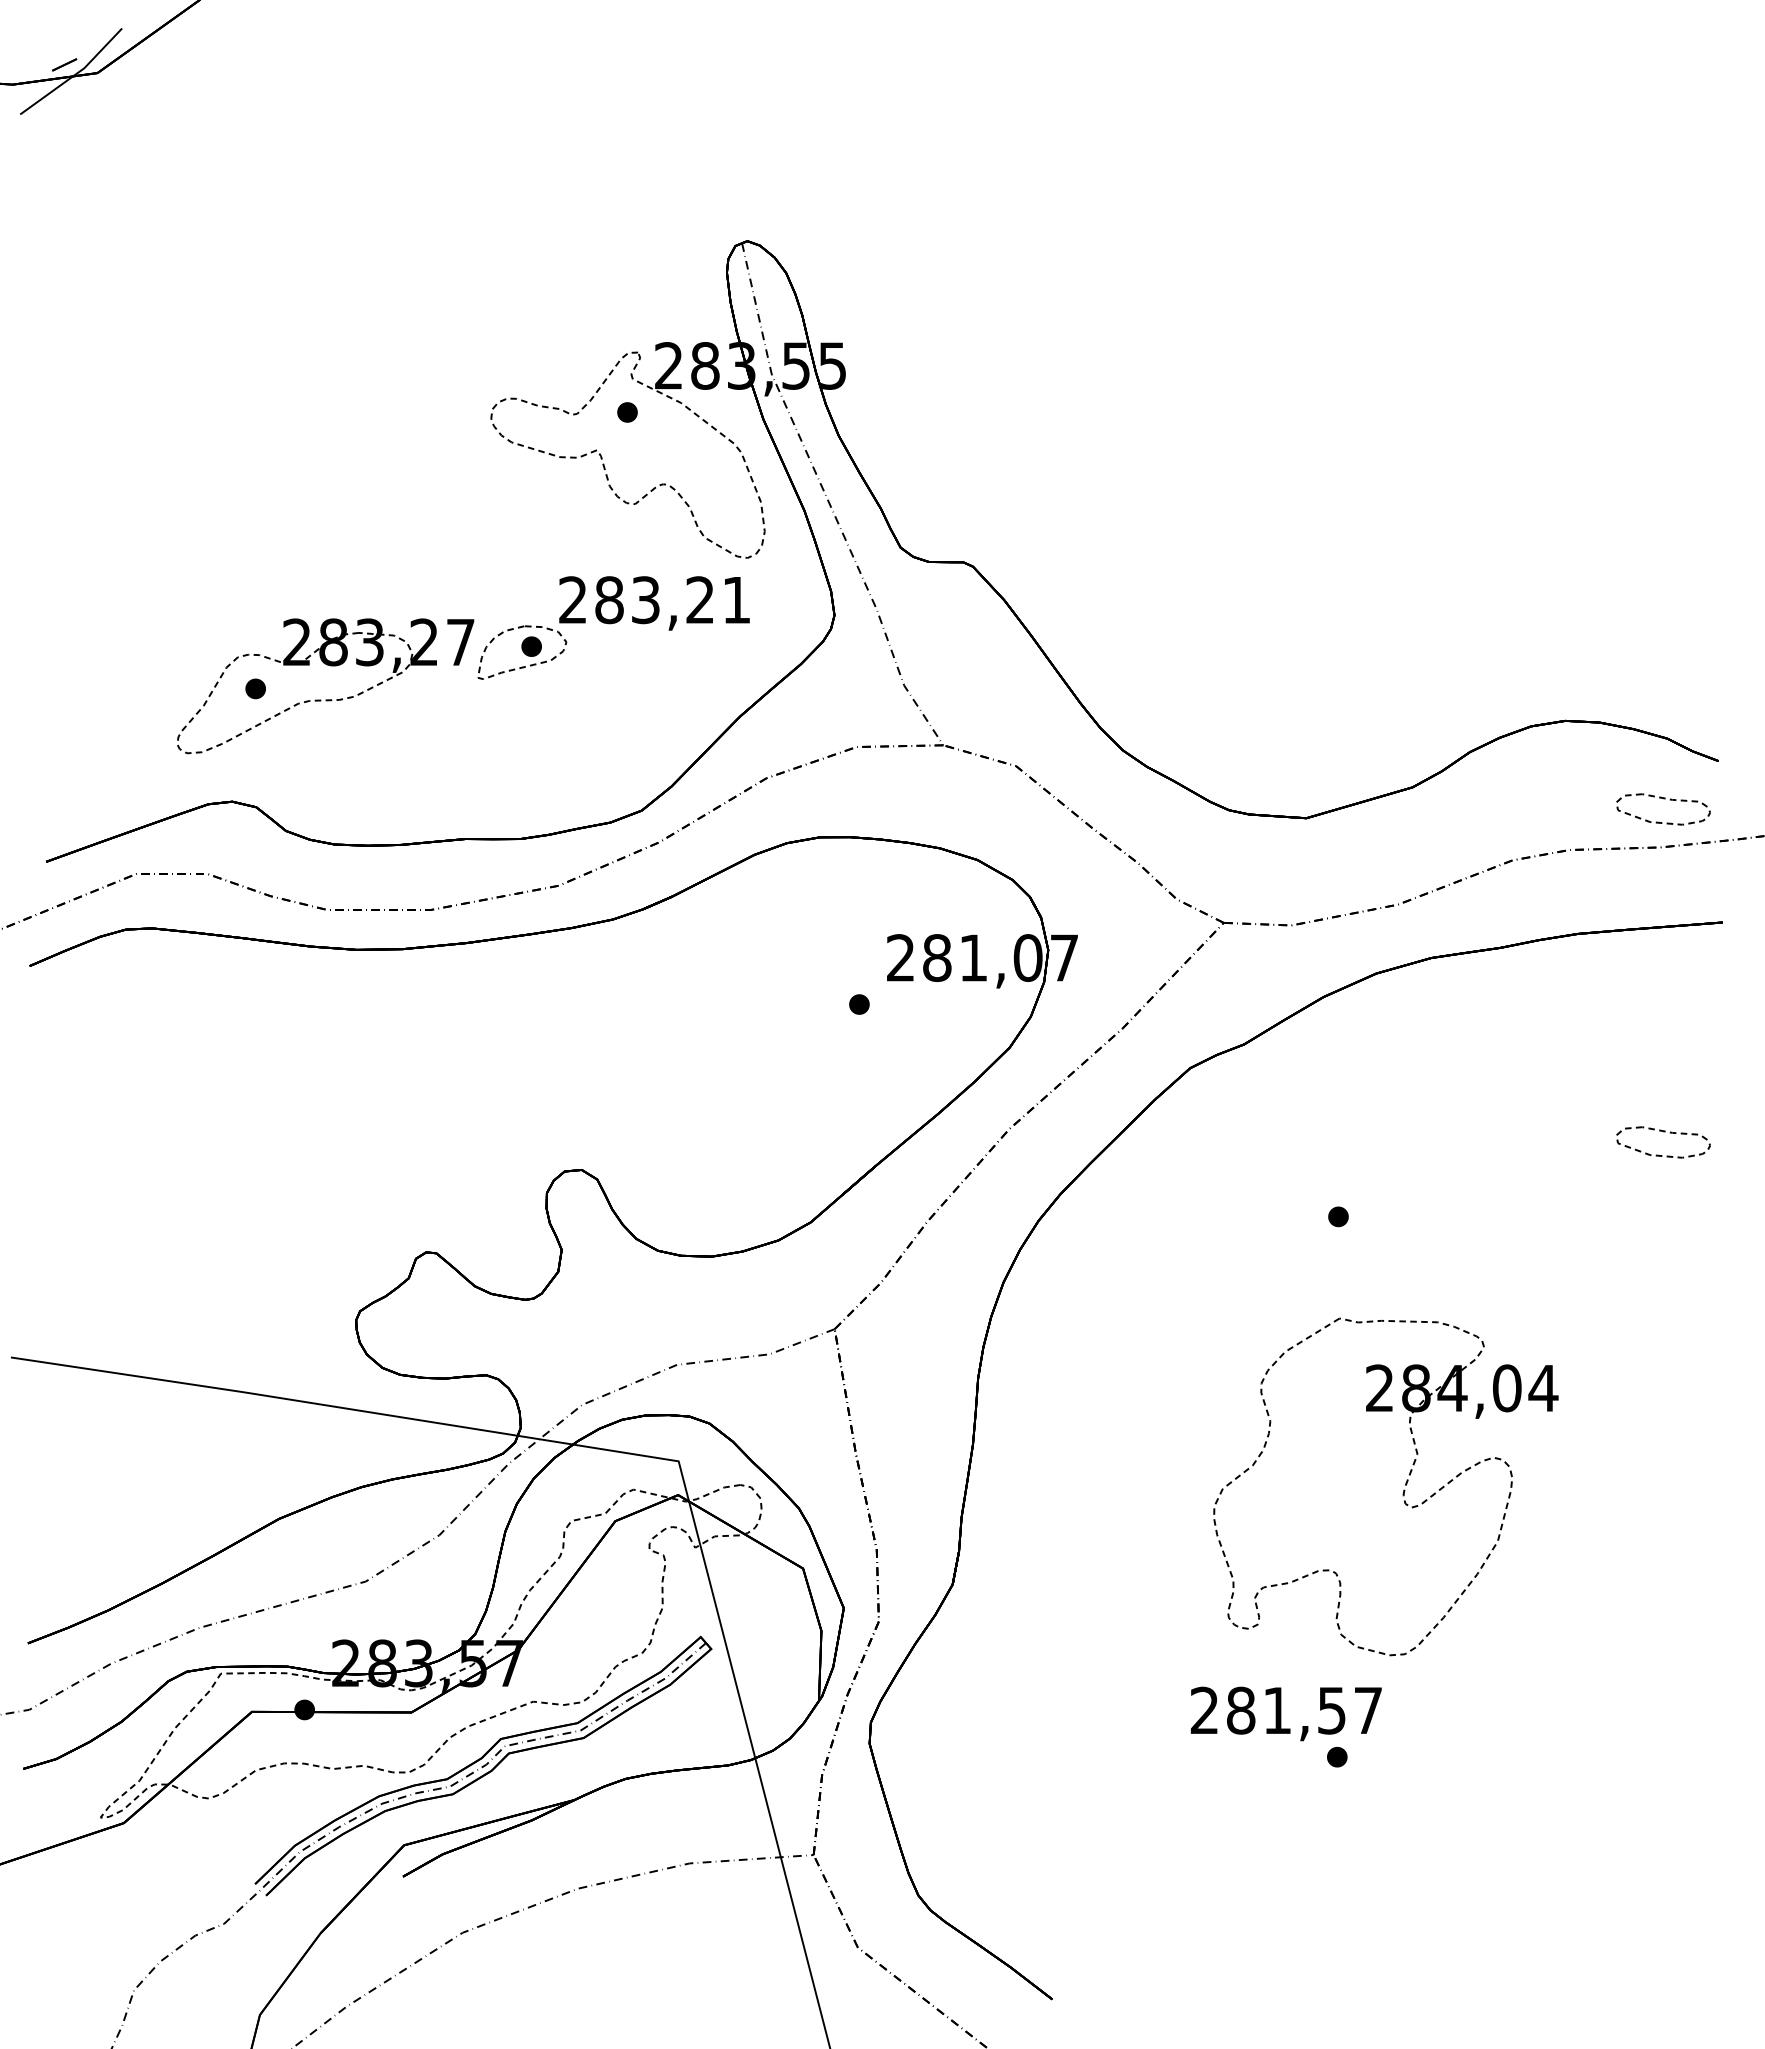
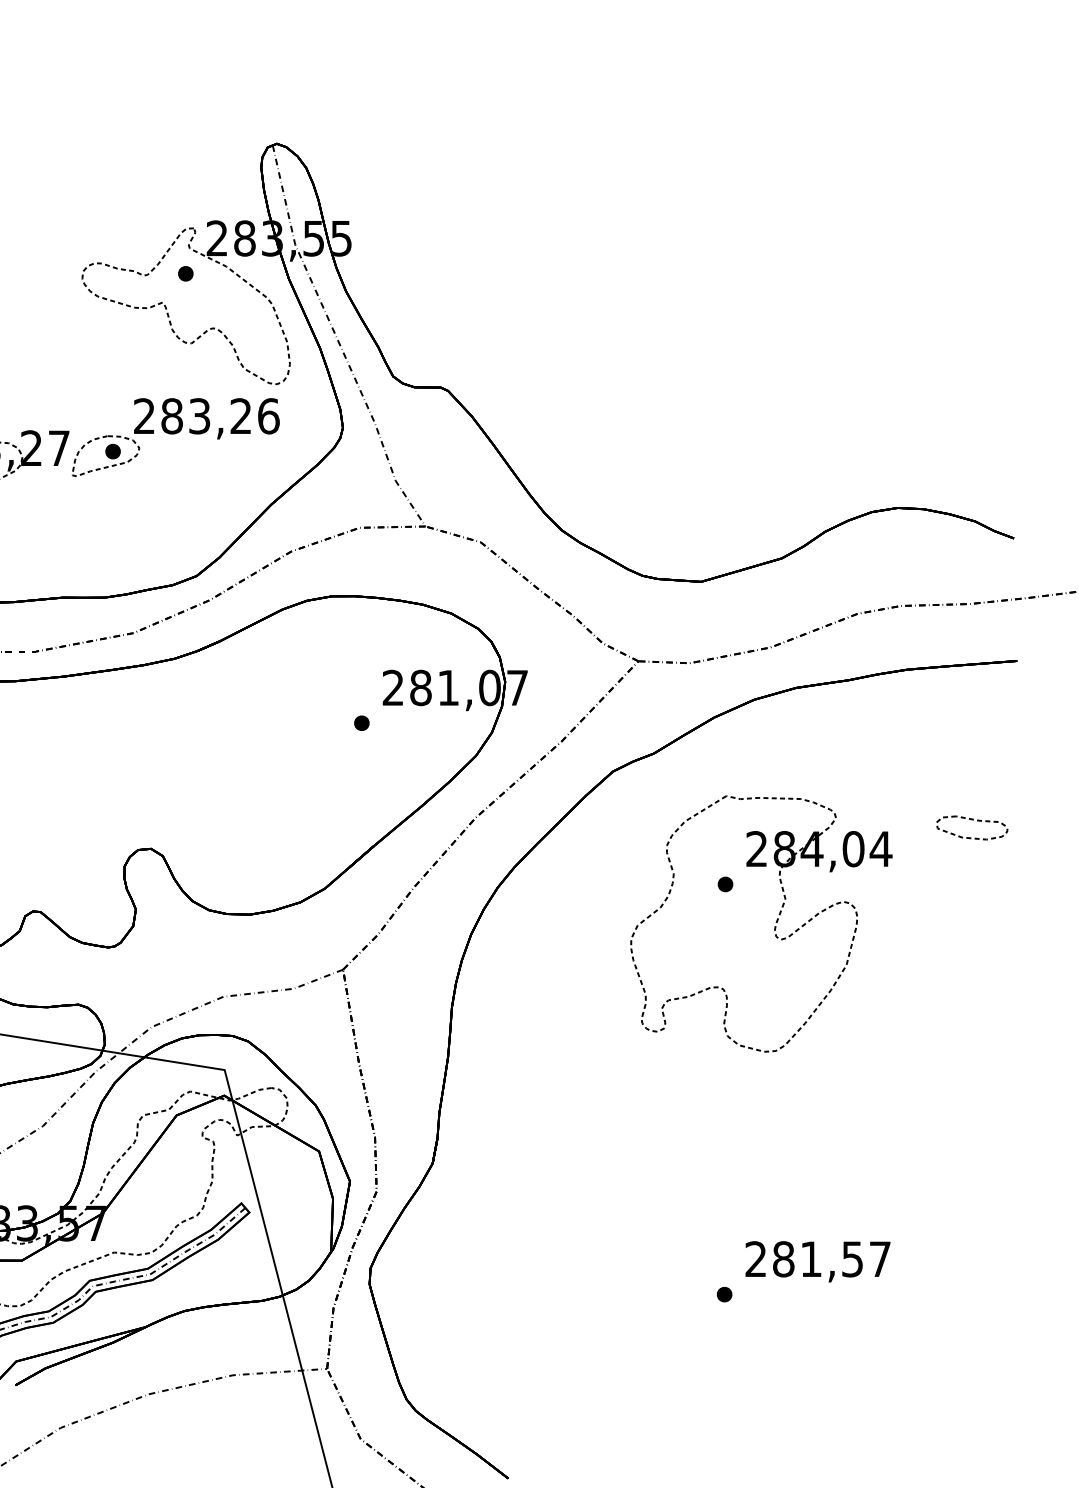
text: (736, 600) -> (268, 416), 283,21 -> 283,26
part: (1663, 799) -> (972, 567), removed
part: (1403, 1489) -> (774, 925), moved
text: (1285, 1713) -> (817, 1261), moved

